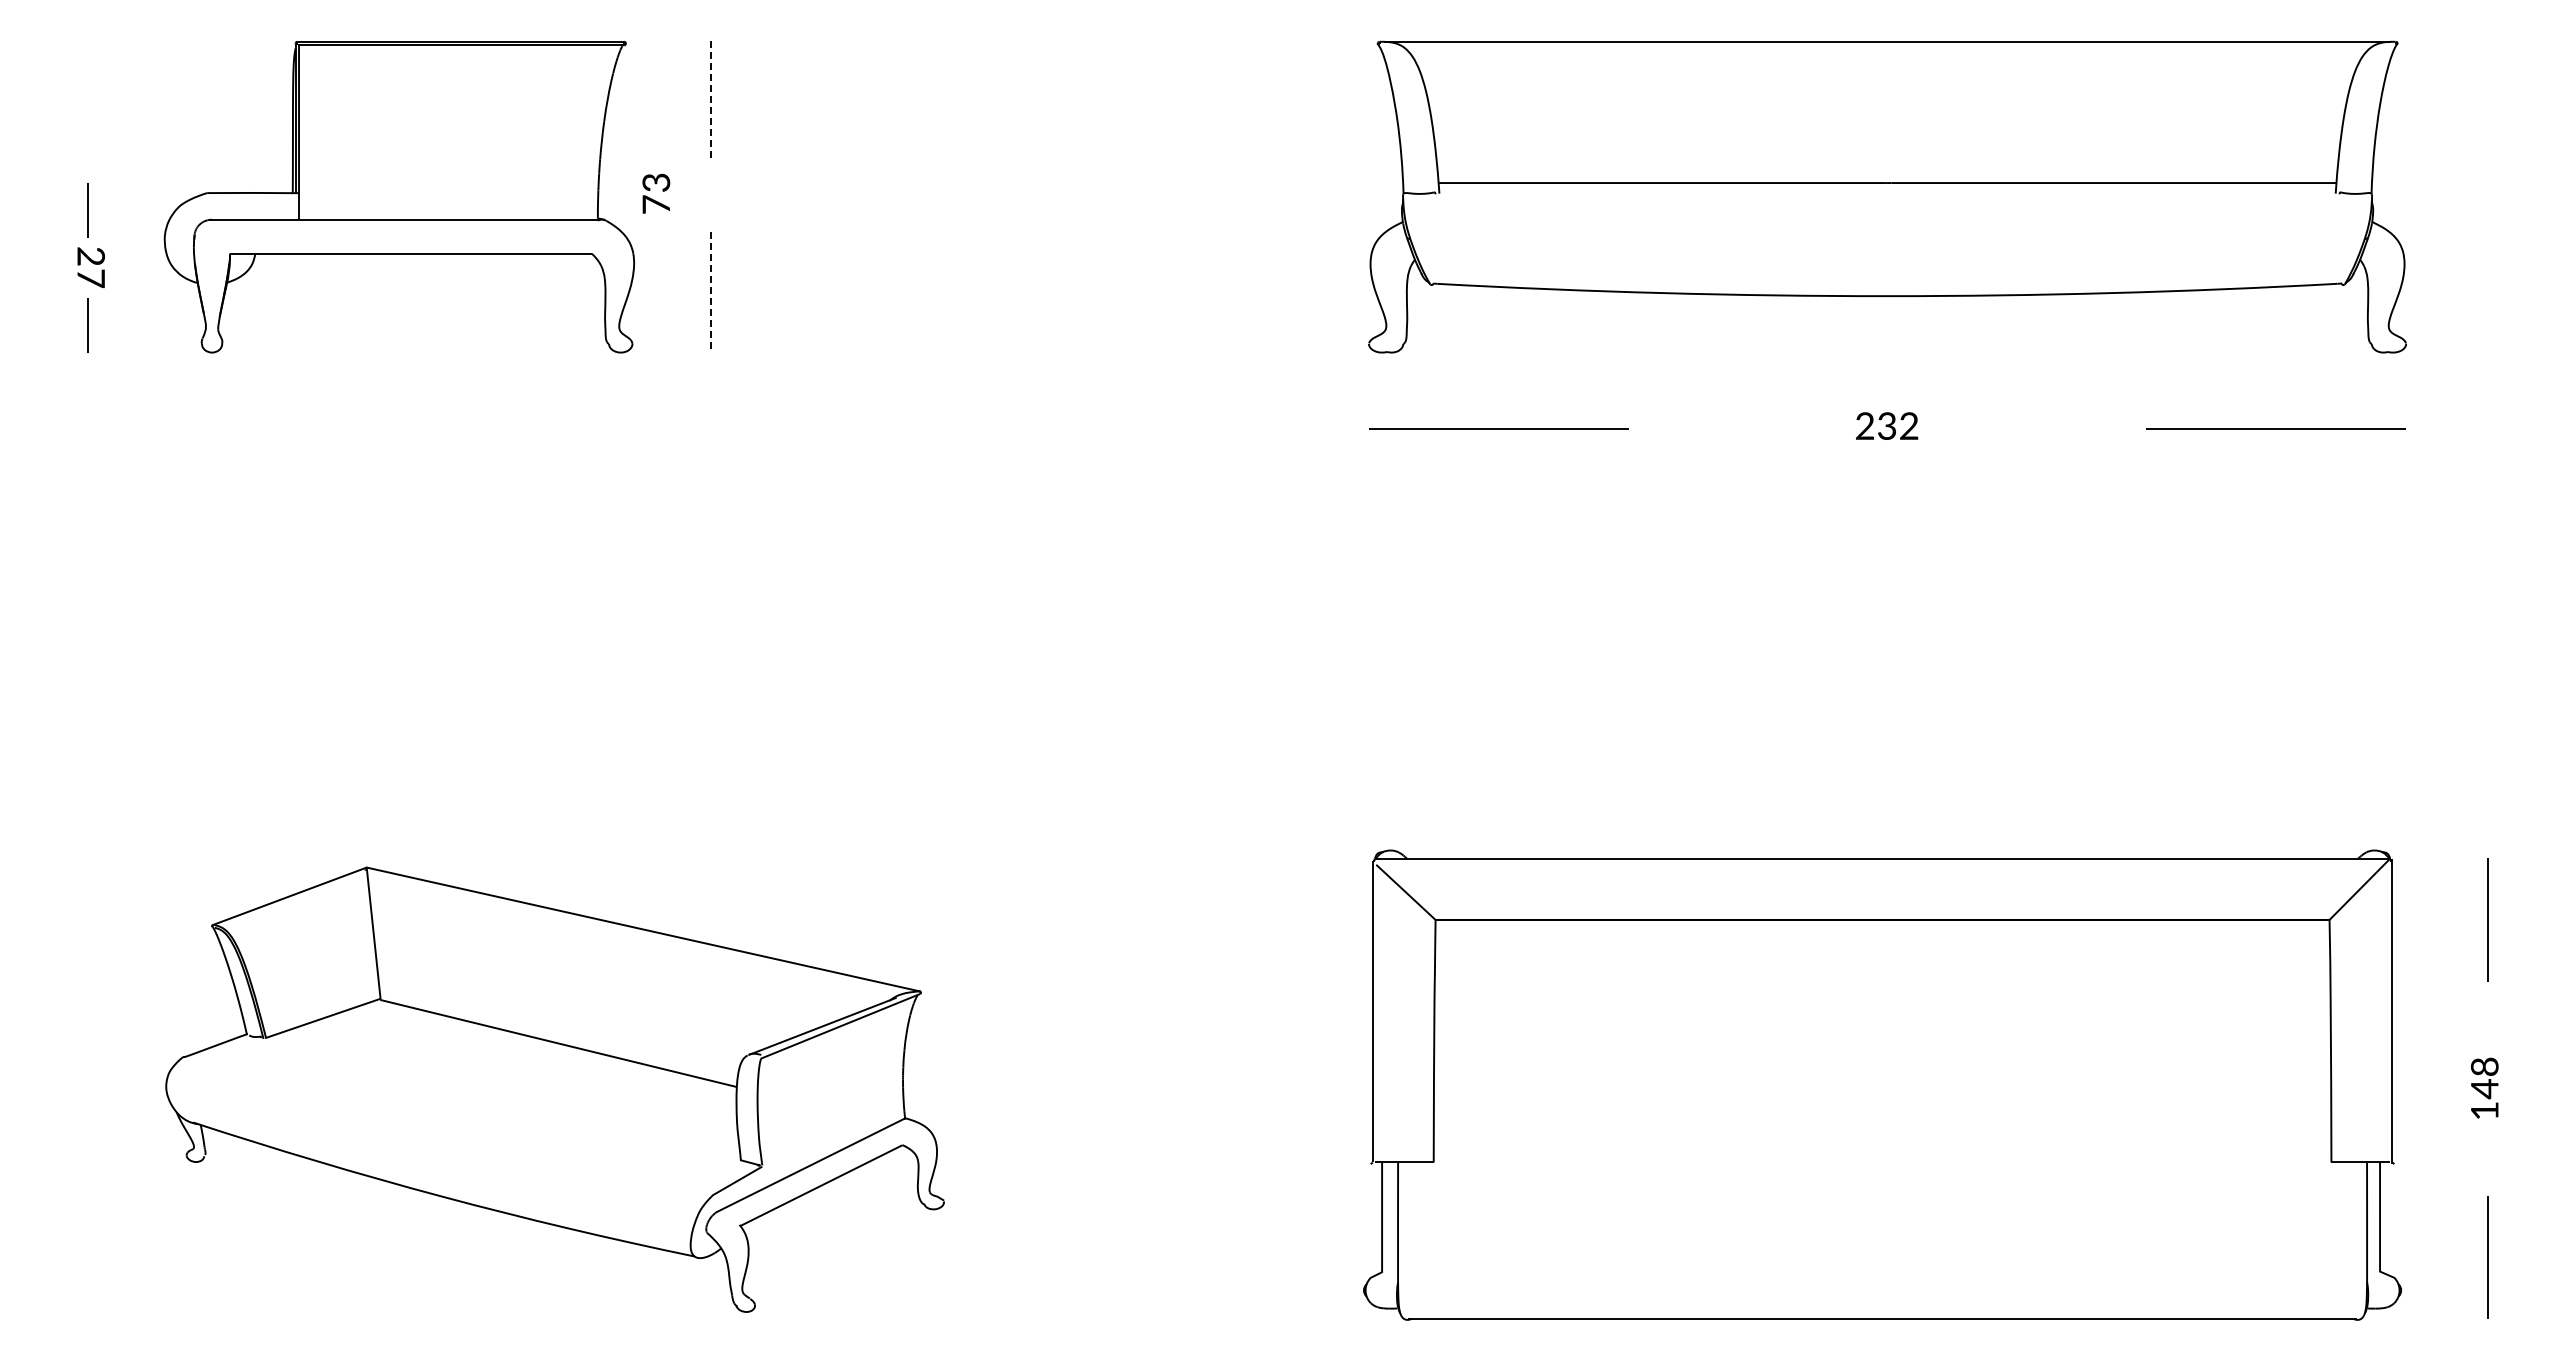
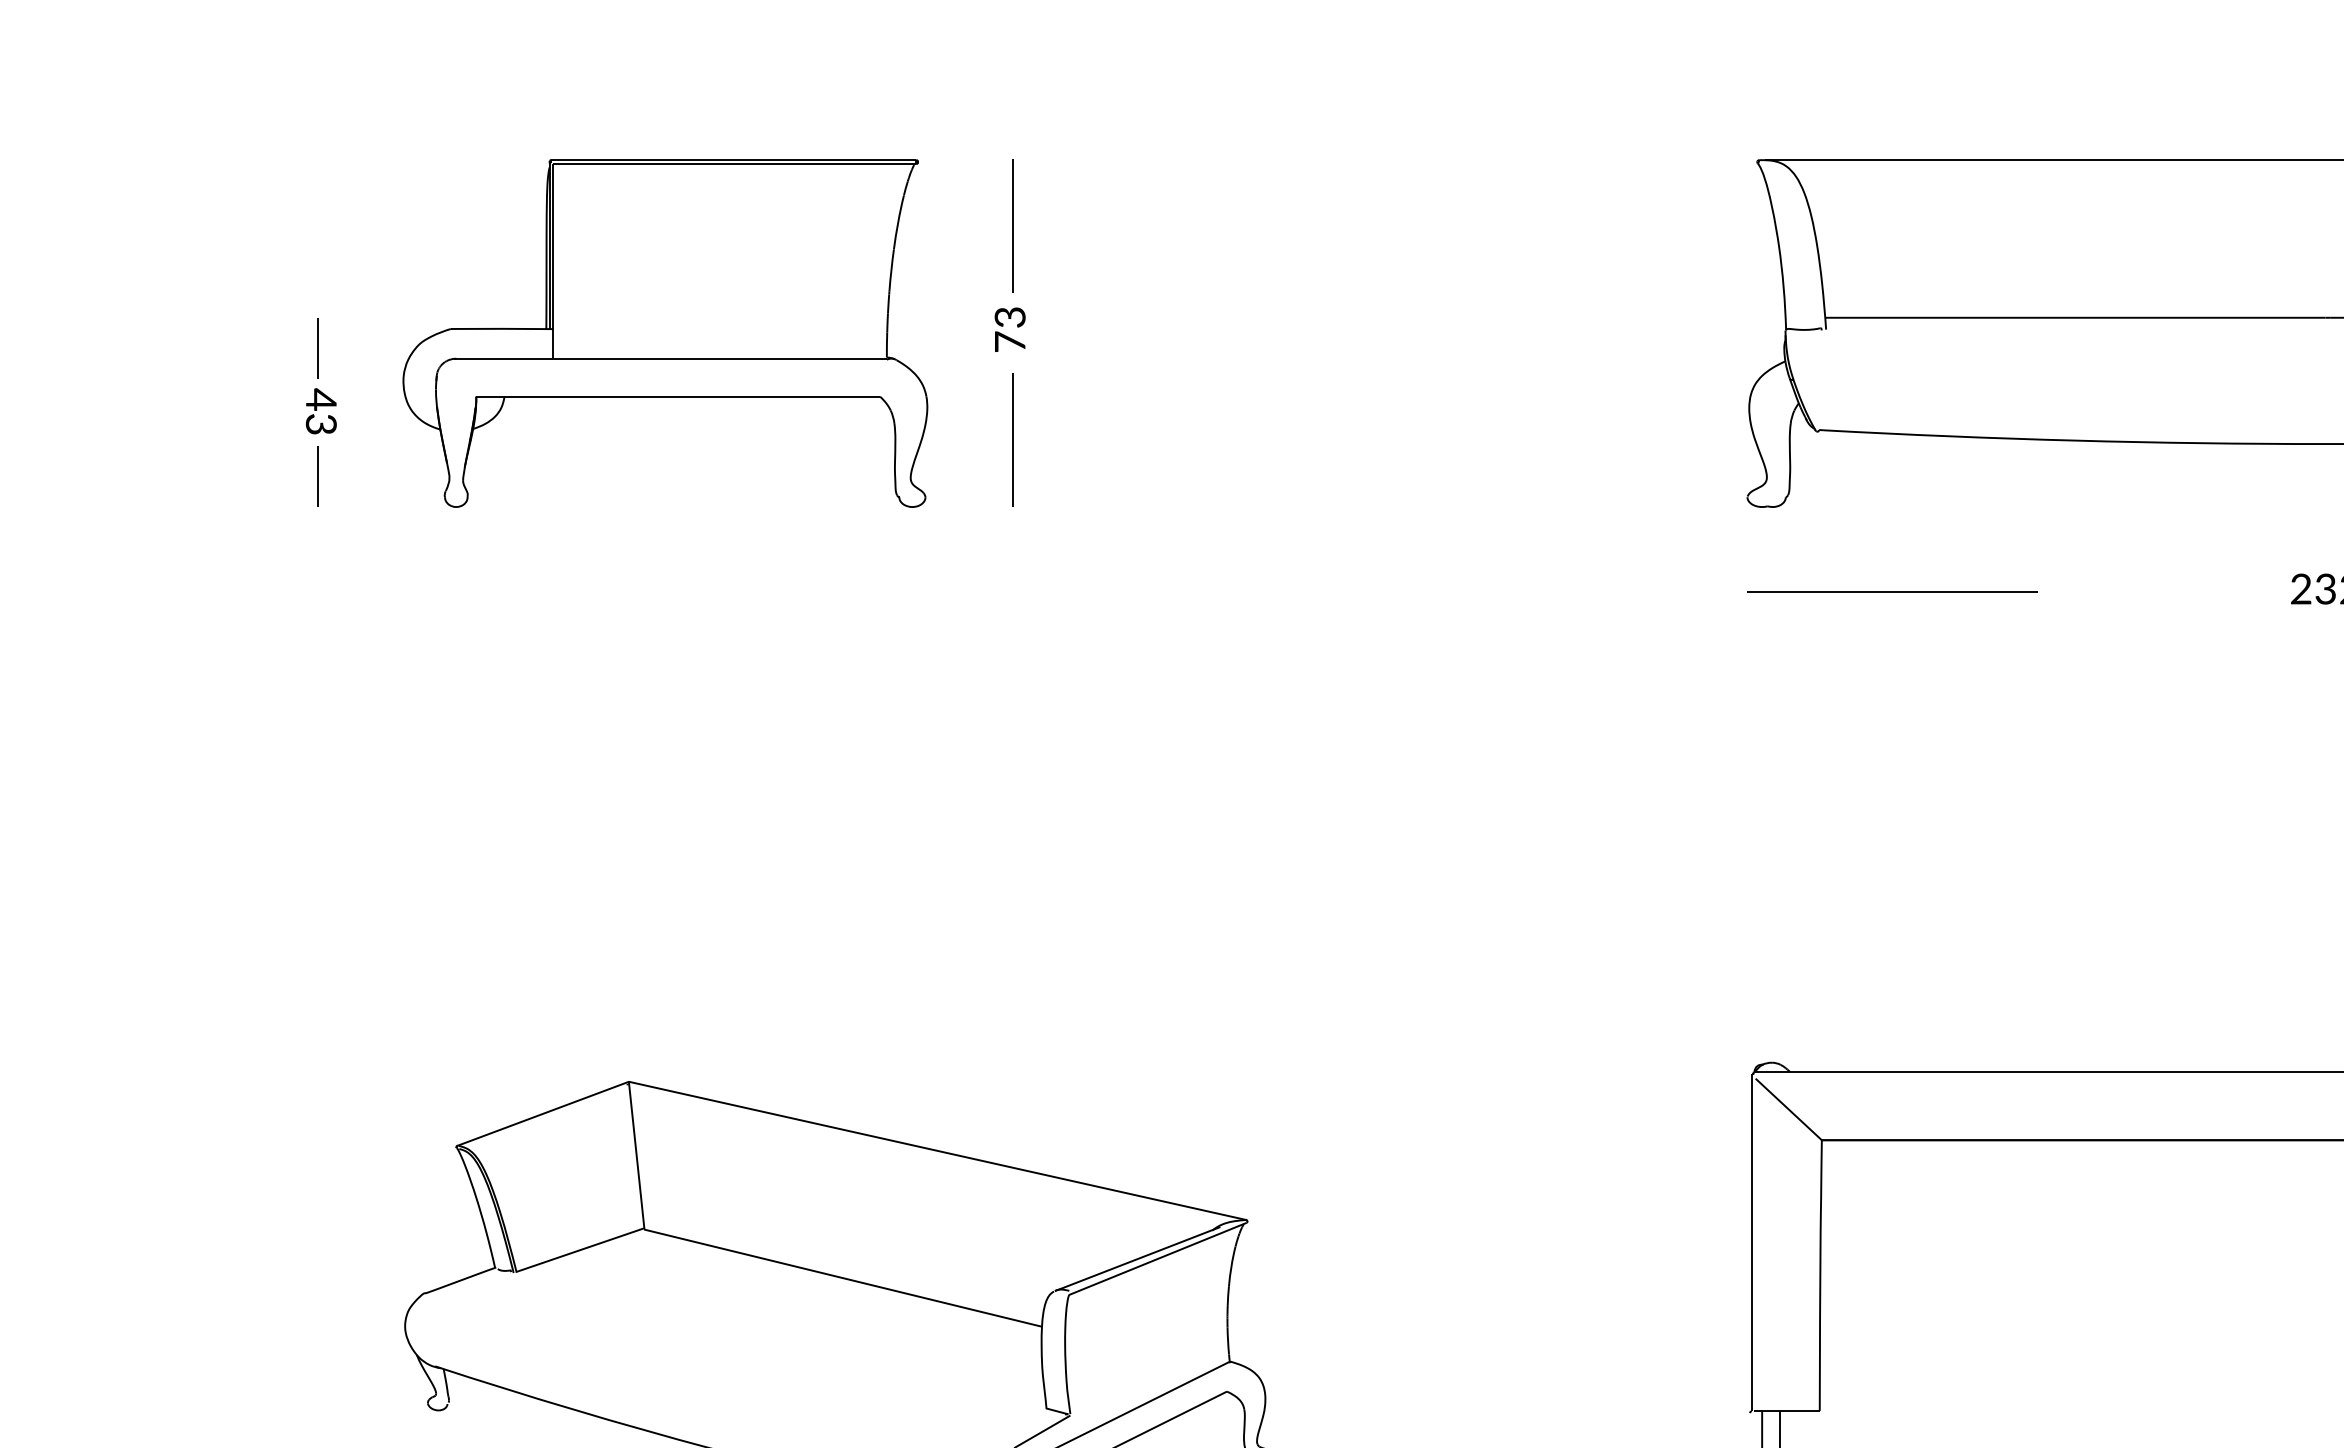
line: (711, 101) -> (1013, 226), dashed -> solid
text: (656, 193) -> (1010, 329), moved
text: (91, 267) -> (321, 412), 27 -> 43
line: (711, 293) -> (1013, 441), dashed -> solid

